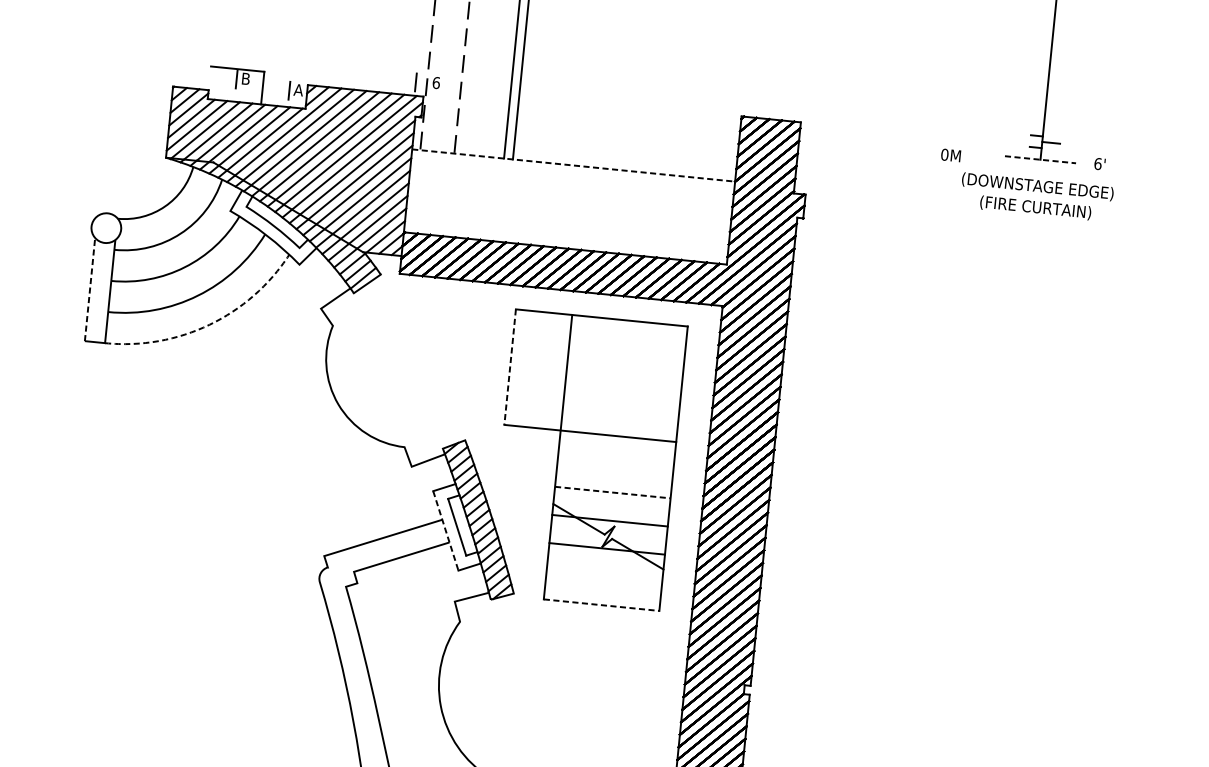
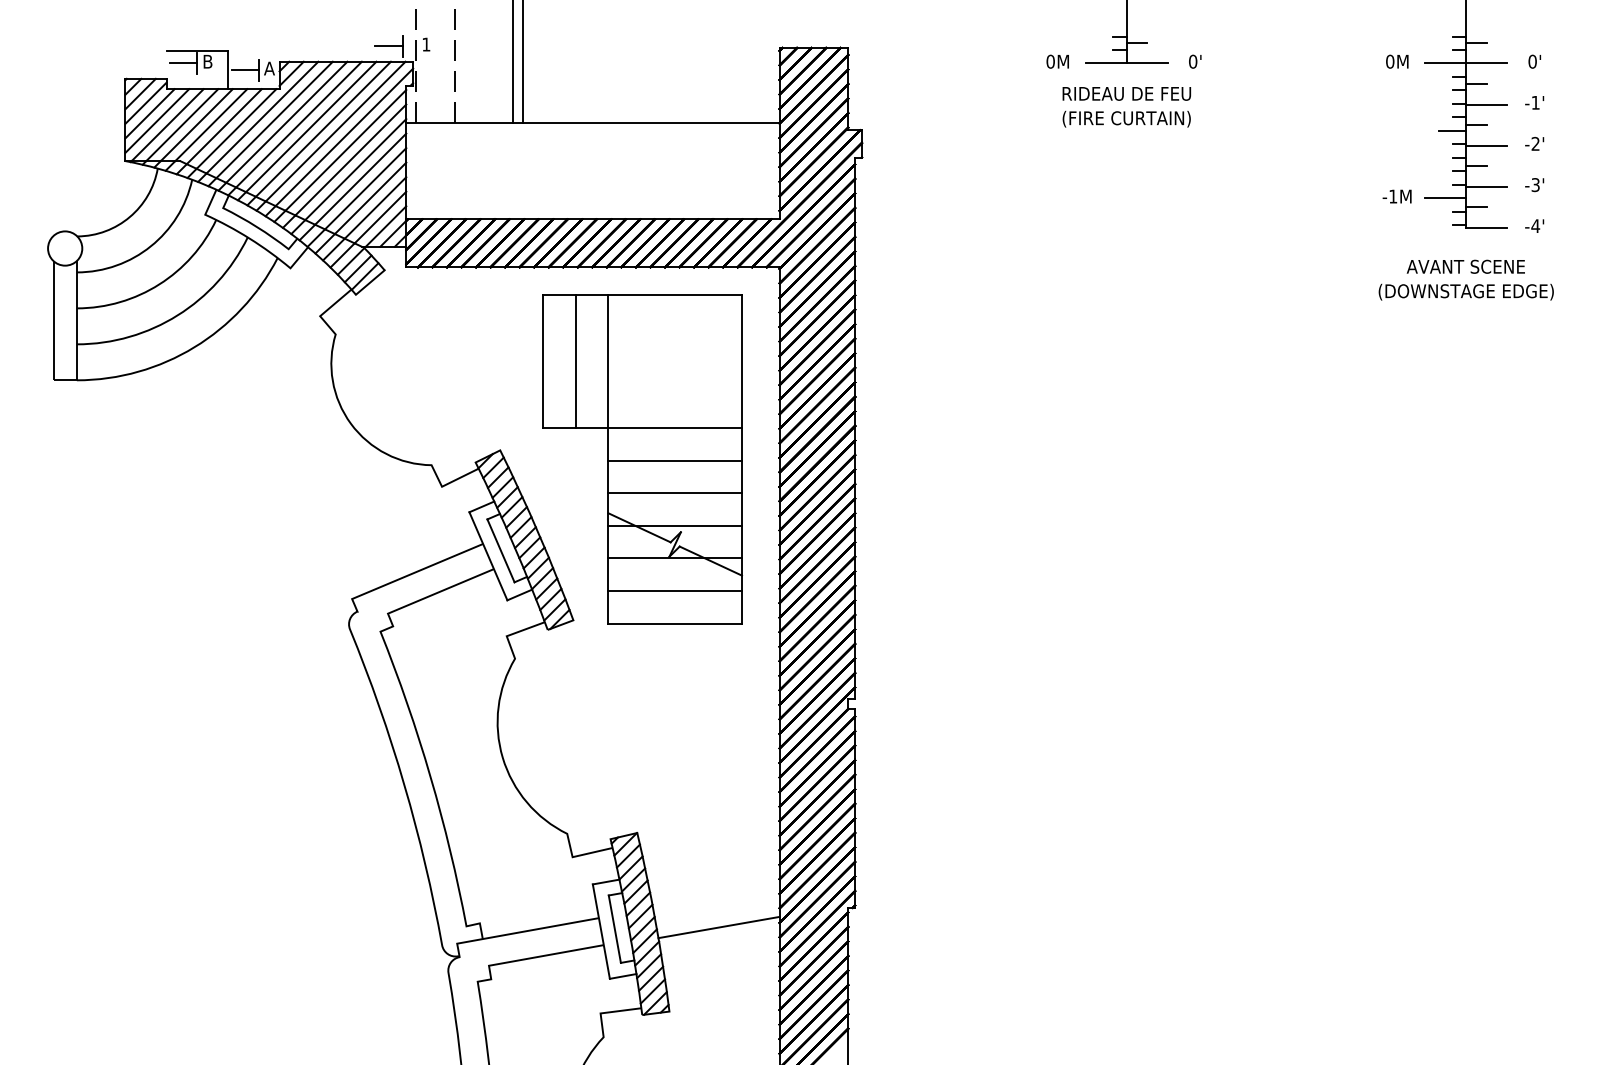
line: (224, 78) -> (183, 63), added
line: (403, 81) -> (388, 46), added
text: (436, 82) -> (426, 44), 6 -> 1
line: (277, 89) -> (245, 70), added
text: (950, 155) -> (1057, 61), moved
line: (1041, 159) -> (1127, 63), dashed -> solid
text: (1098, 163) -> (1193, 61), 6' -> 0'
line: (574, 165) -> (593, 123), dashed -> solid
text: (1037, 186) -> (1126, 94), (DOWNSTAGE EDGE) -> RIDEAU DE FEU
line: (90, 289) -> (53, 320), dashed -> solid
arc: (209, 324) -> (194, 347), dashed -> solid
line: (510, 367) -> (543, 361), dashed -> solid
line: (537, 369) -> (575, 361), added
line: (615, 464) -> (675, 460), added
line: (613, 492) -> (675, 493), dashed -> solid
line: (445, 531) -> (488, 556), dashed -> solid
line: (604, 576) -> (675, 590), added
line: (601, 605) -> (675, 623), dashed -> solid

